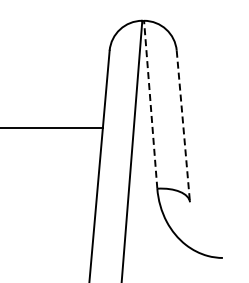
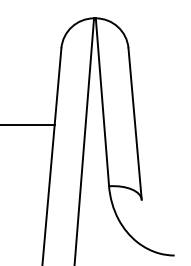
line: (150, 104) -> (102, 102), dashed -> solid
line: (183, 127) -> (135, 125), dashed -> solid

